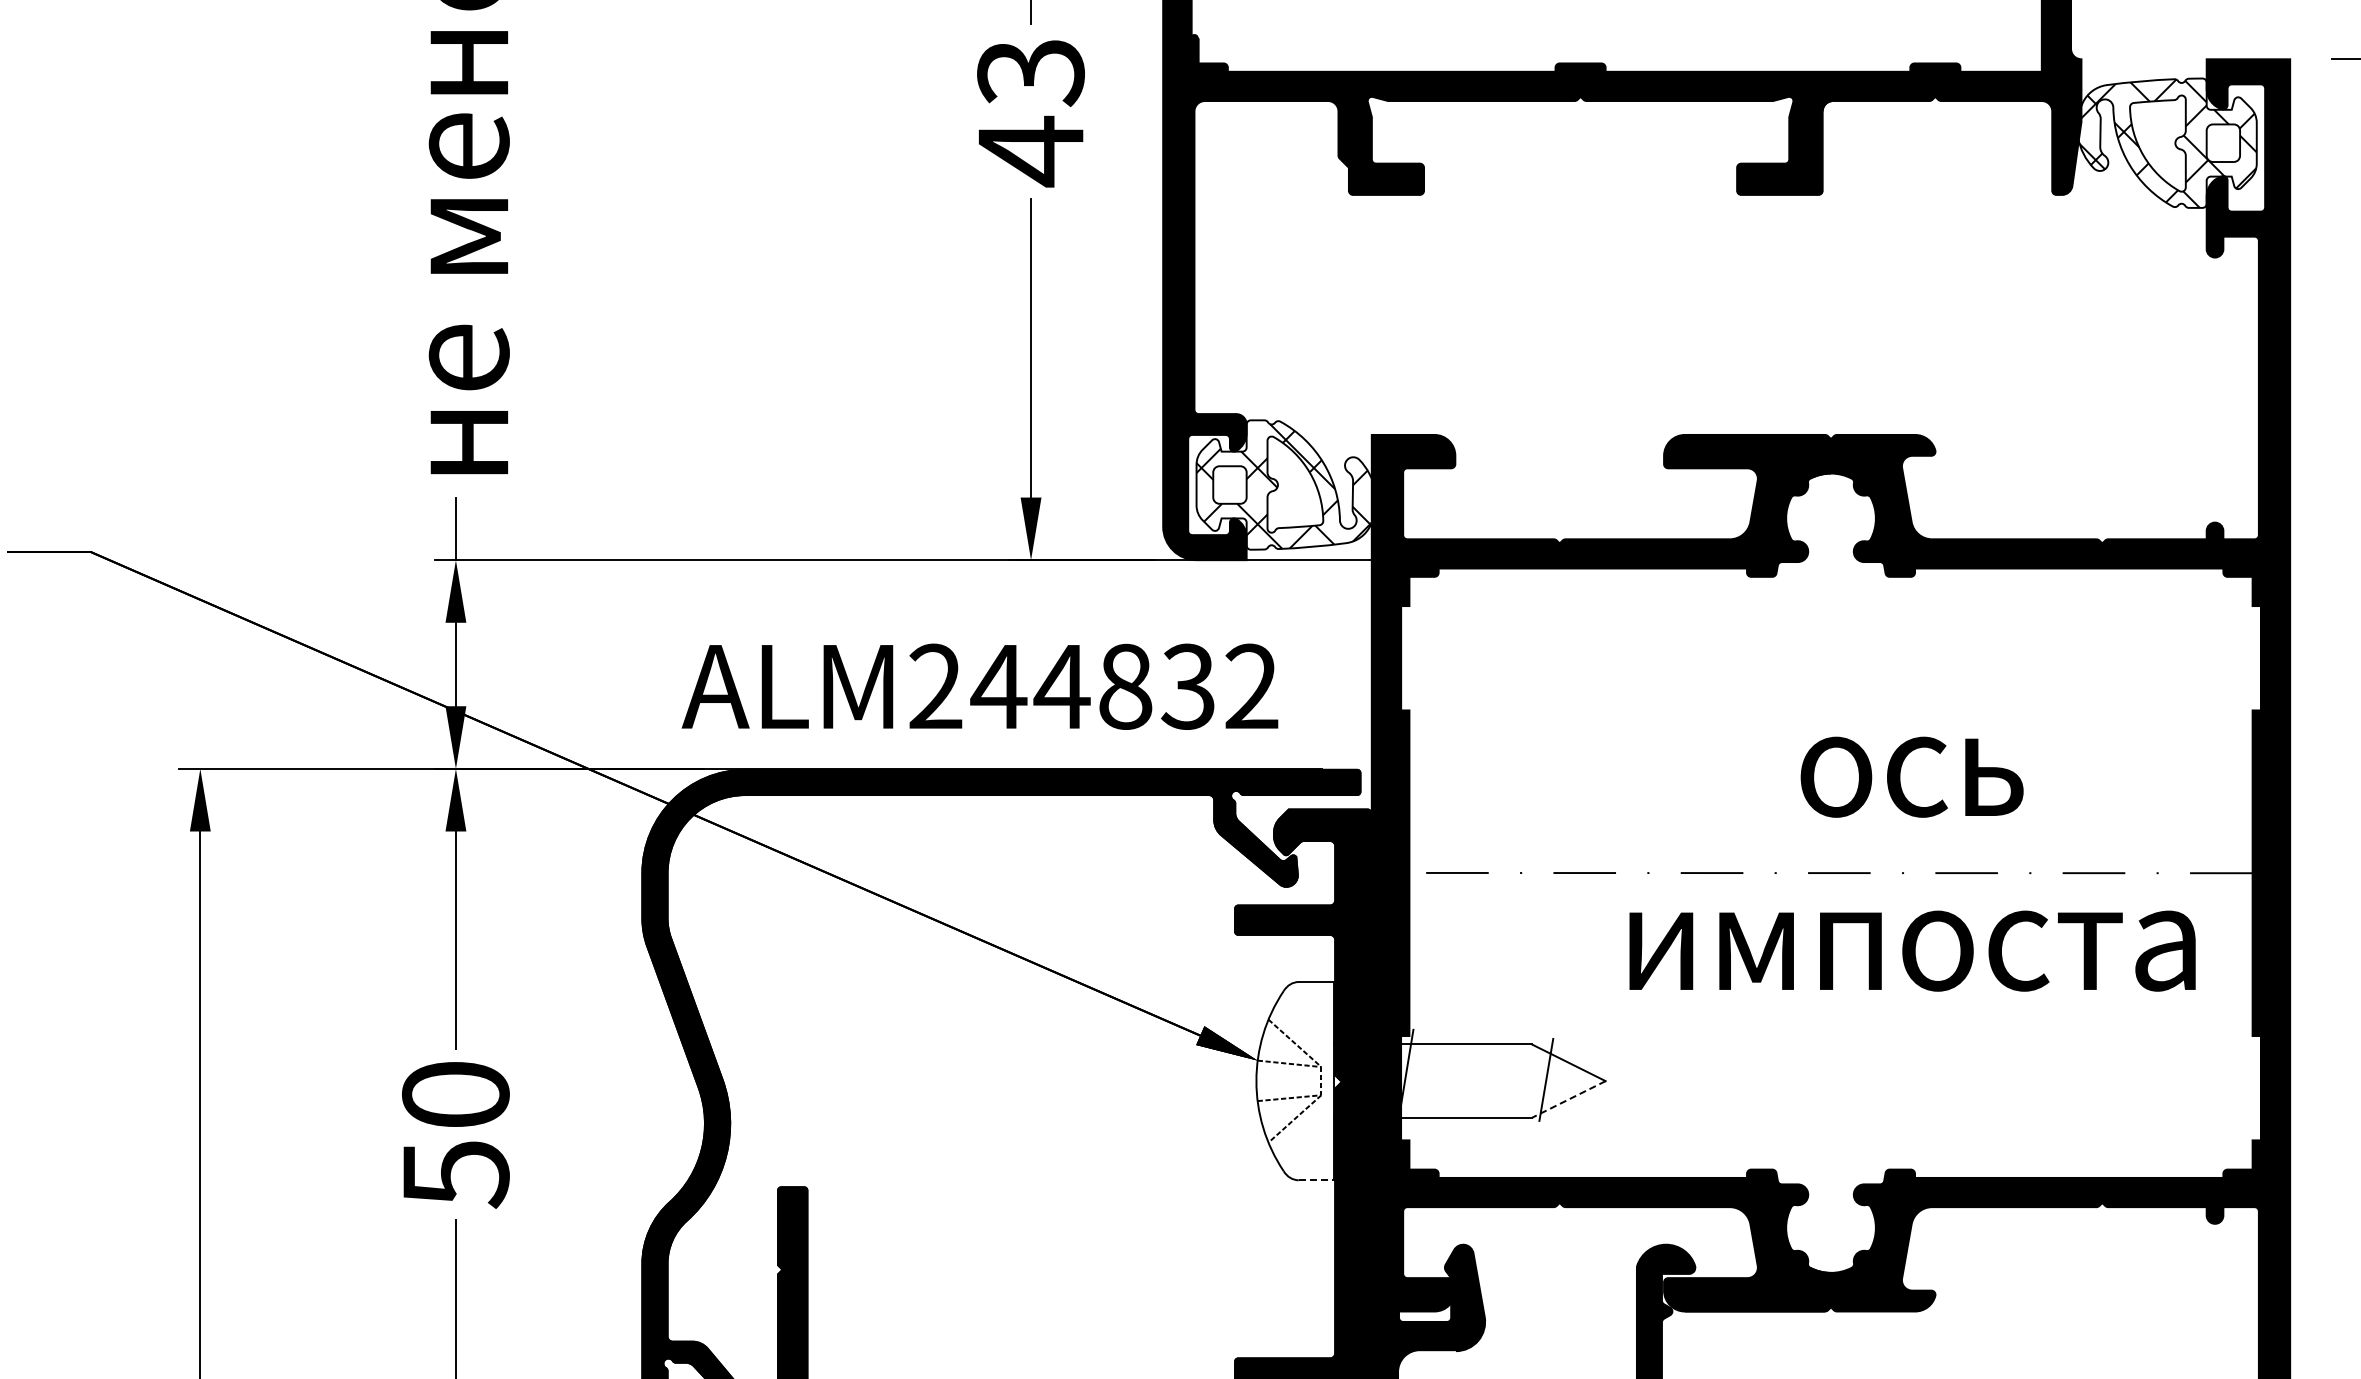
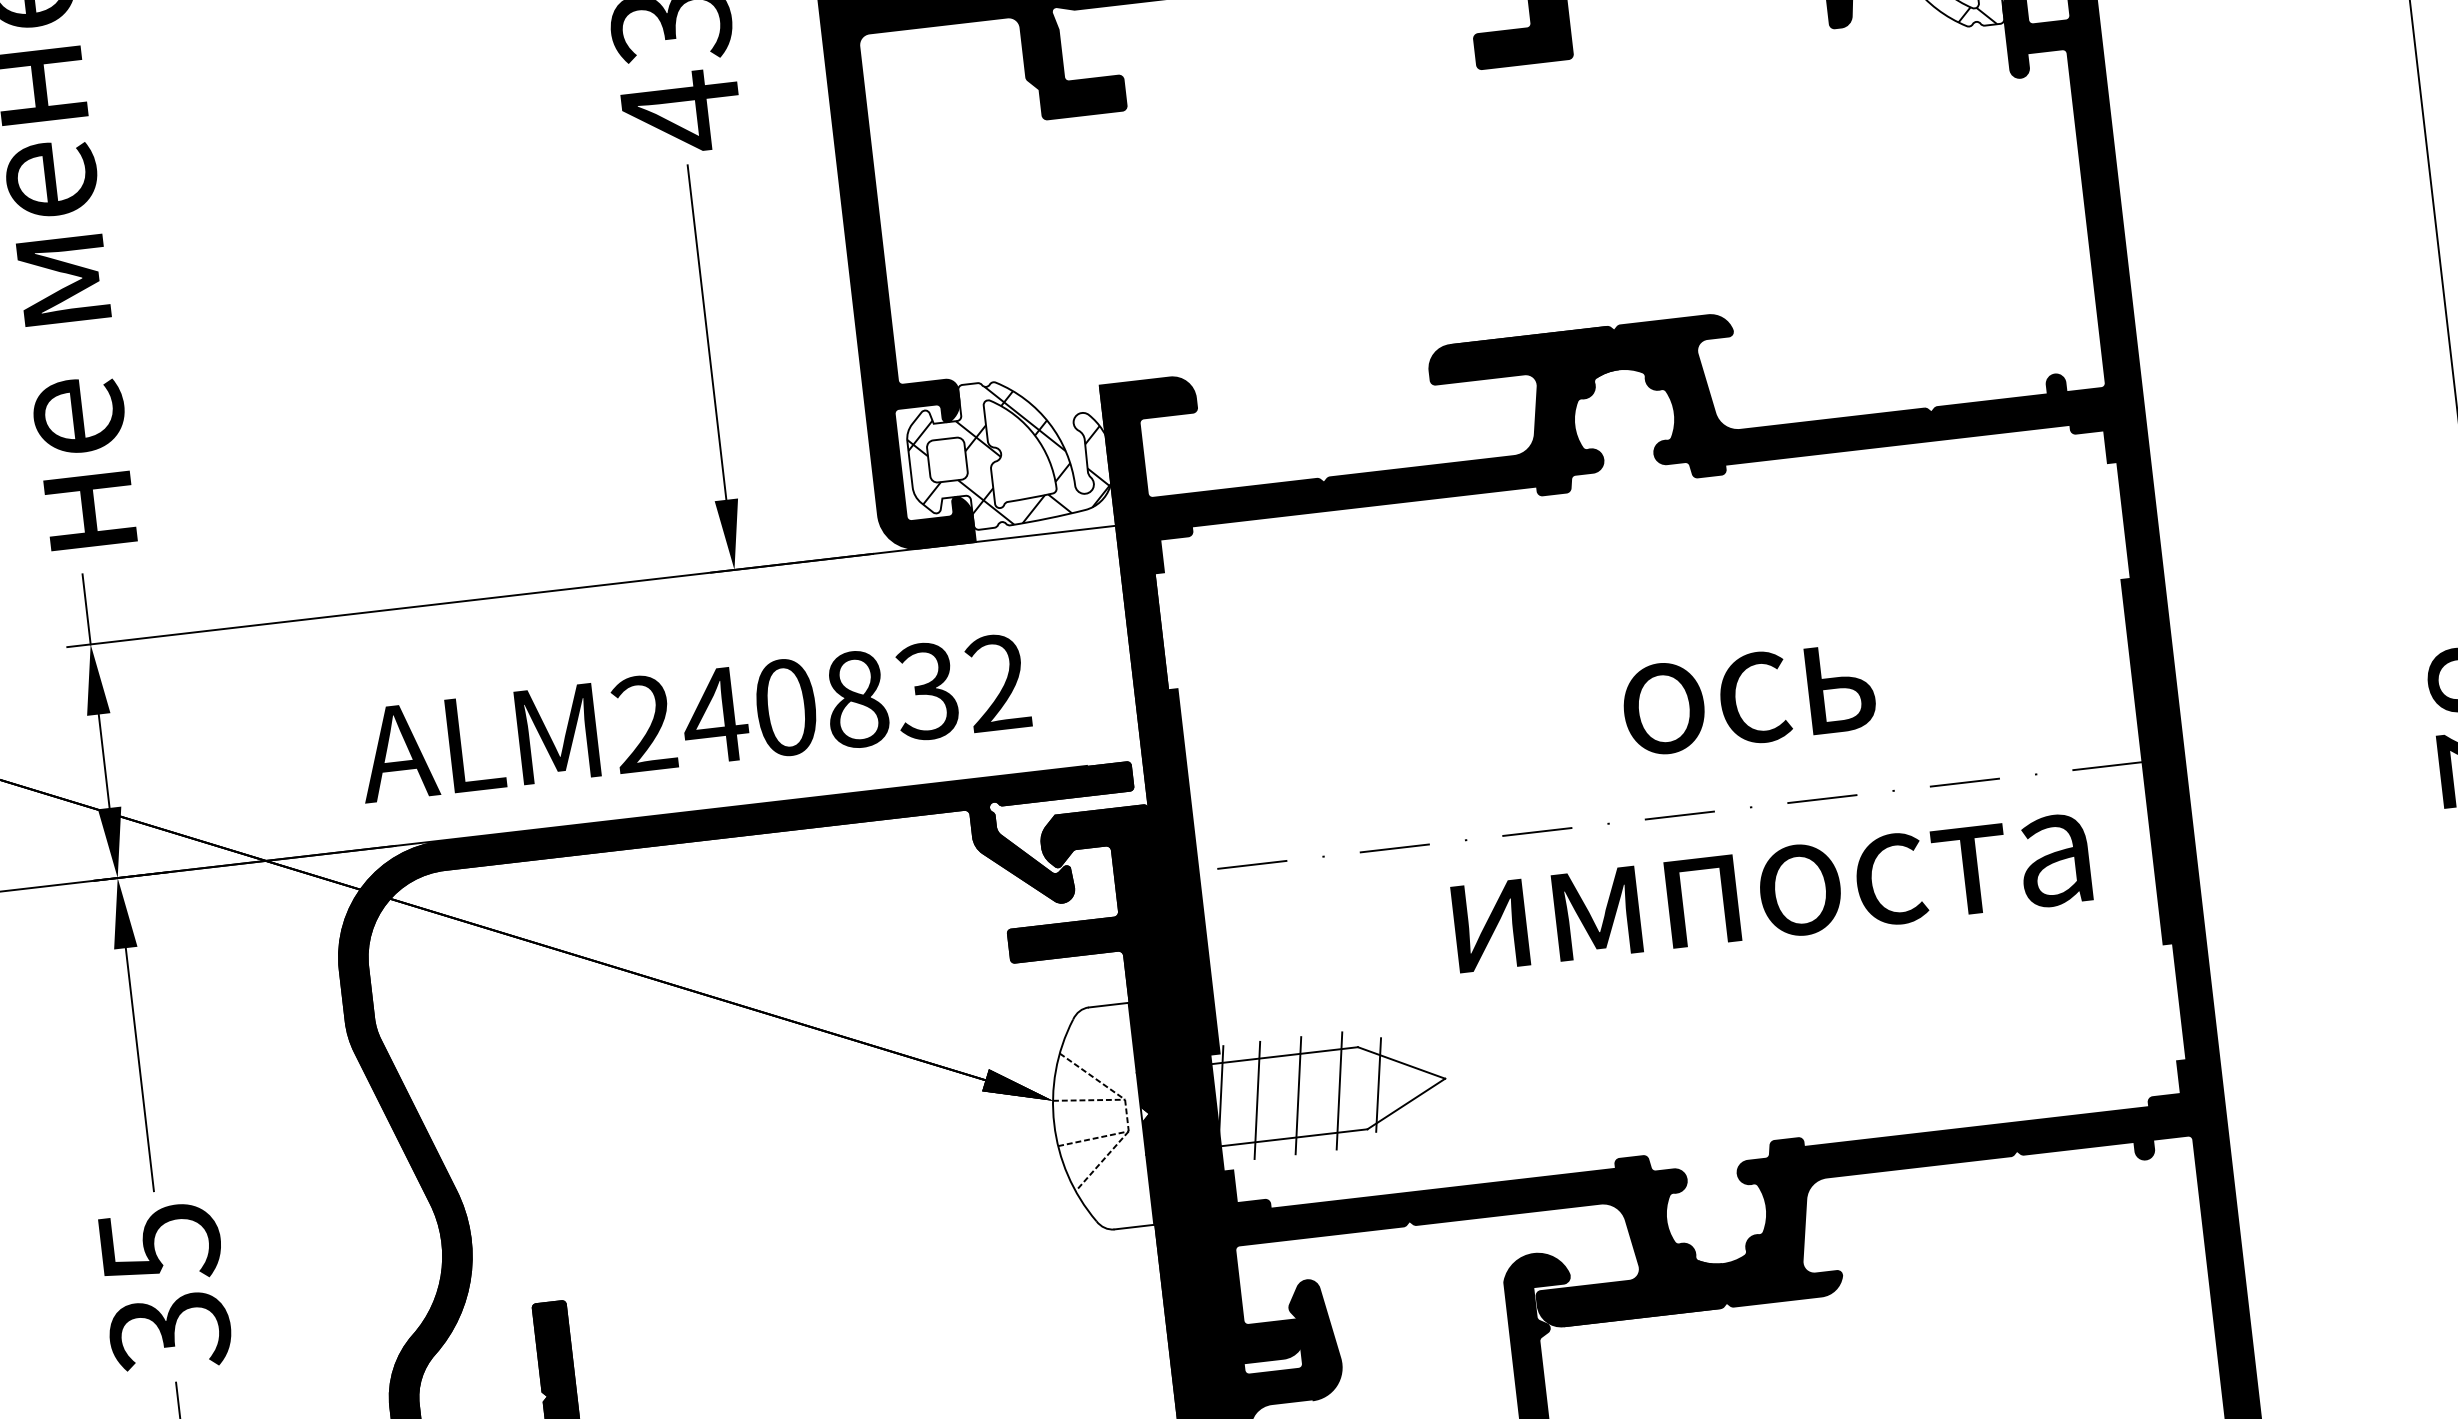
text: (1061, 686) -> (784, 707), ALM244832 -> ALM240832
line: (1437, 1080) -> (1256, 1099), added
line: (1474, 1080) -> (1298, 1094), added
line: (1510, 1080) -> (1338, 1090), added
line: (1568, 1099) -> (1405, 1104), dashed -> solid
text: (455, 1135) -> (164, 1288), 50 -> 35
line: (1316, 1180) -> (1134, 1227), dashed -> solid

